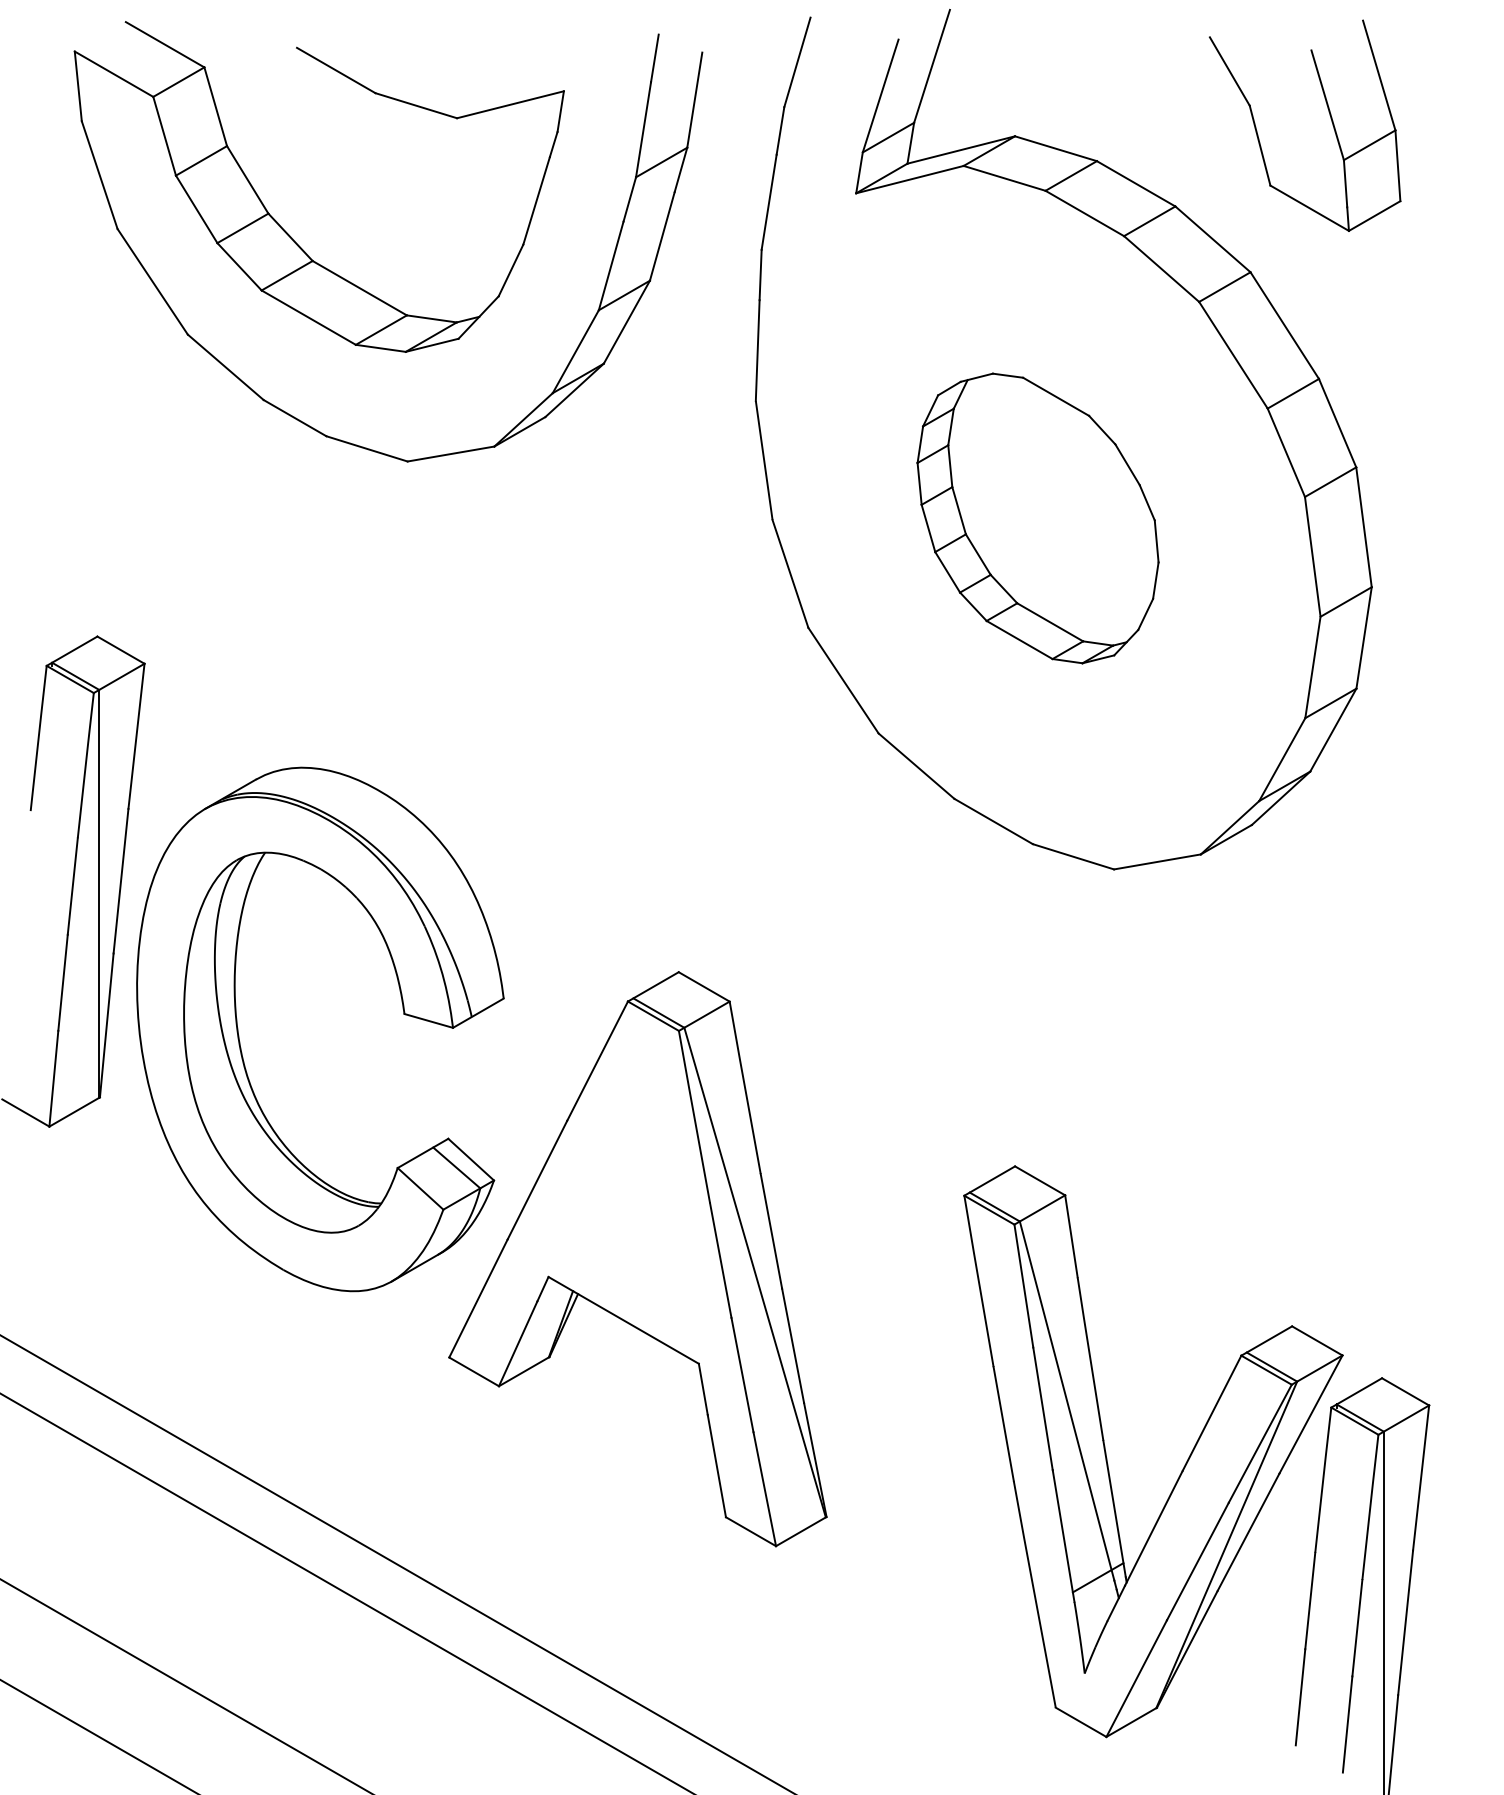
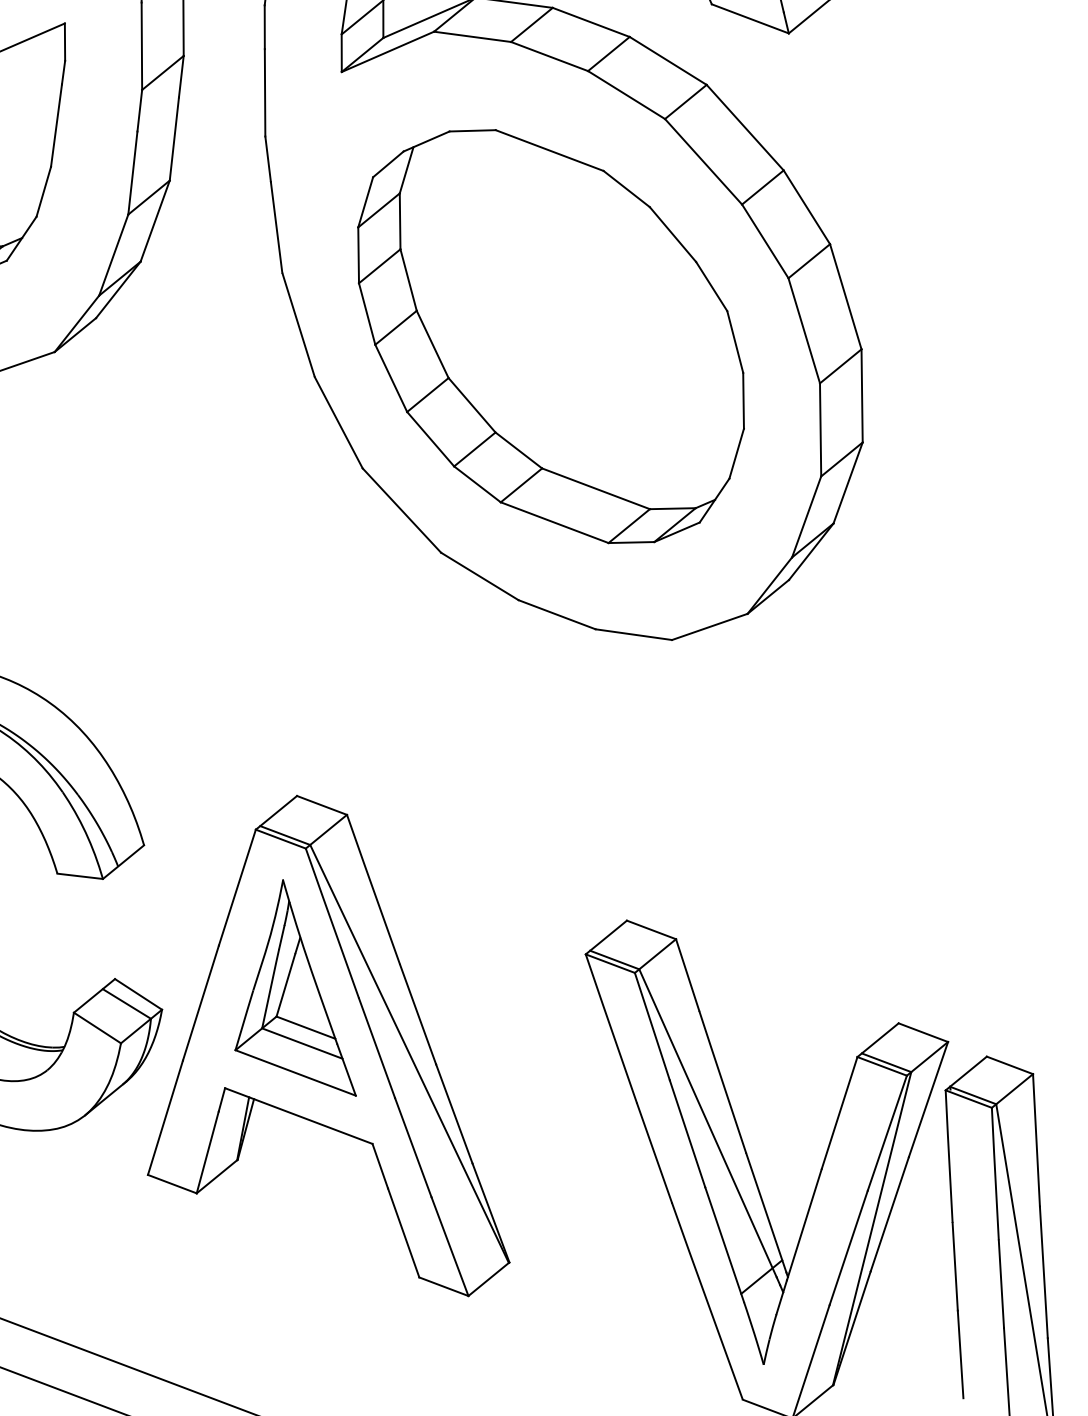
part: (1037, 518) -> (551, 336), size x1.67
part: (627, 1184) -> (282, 993), added

